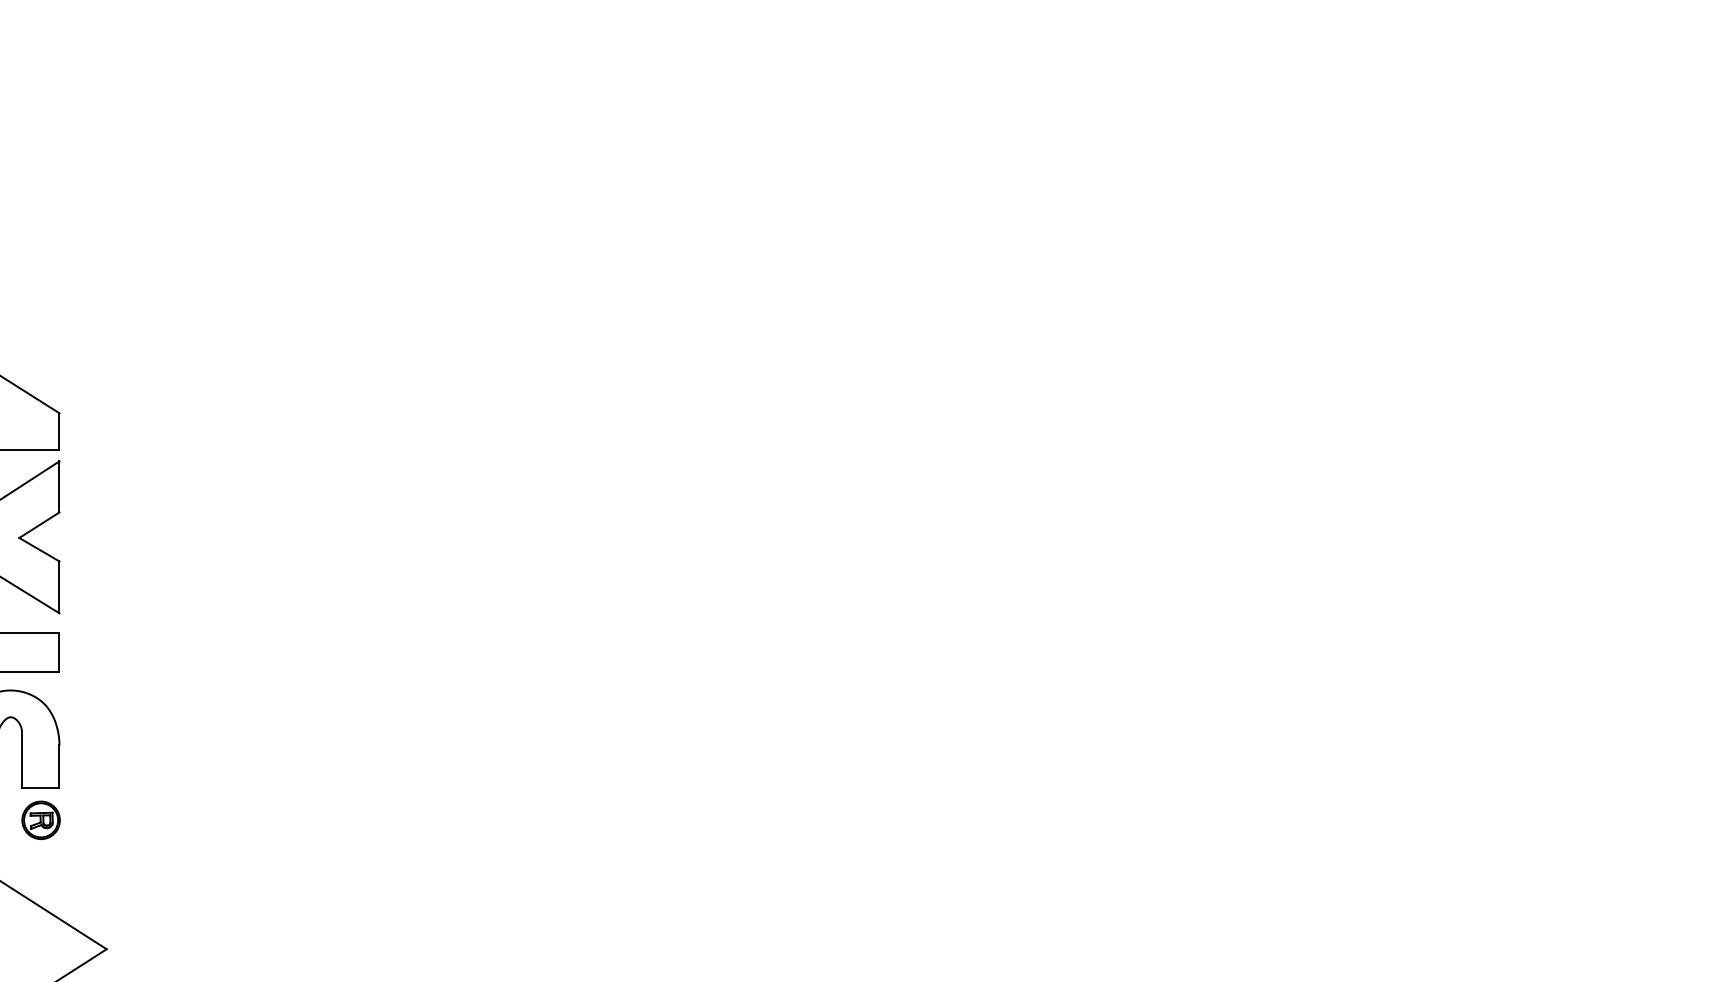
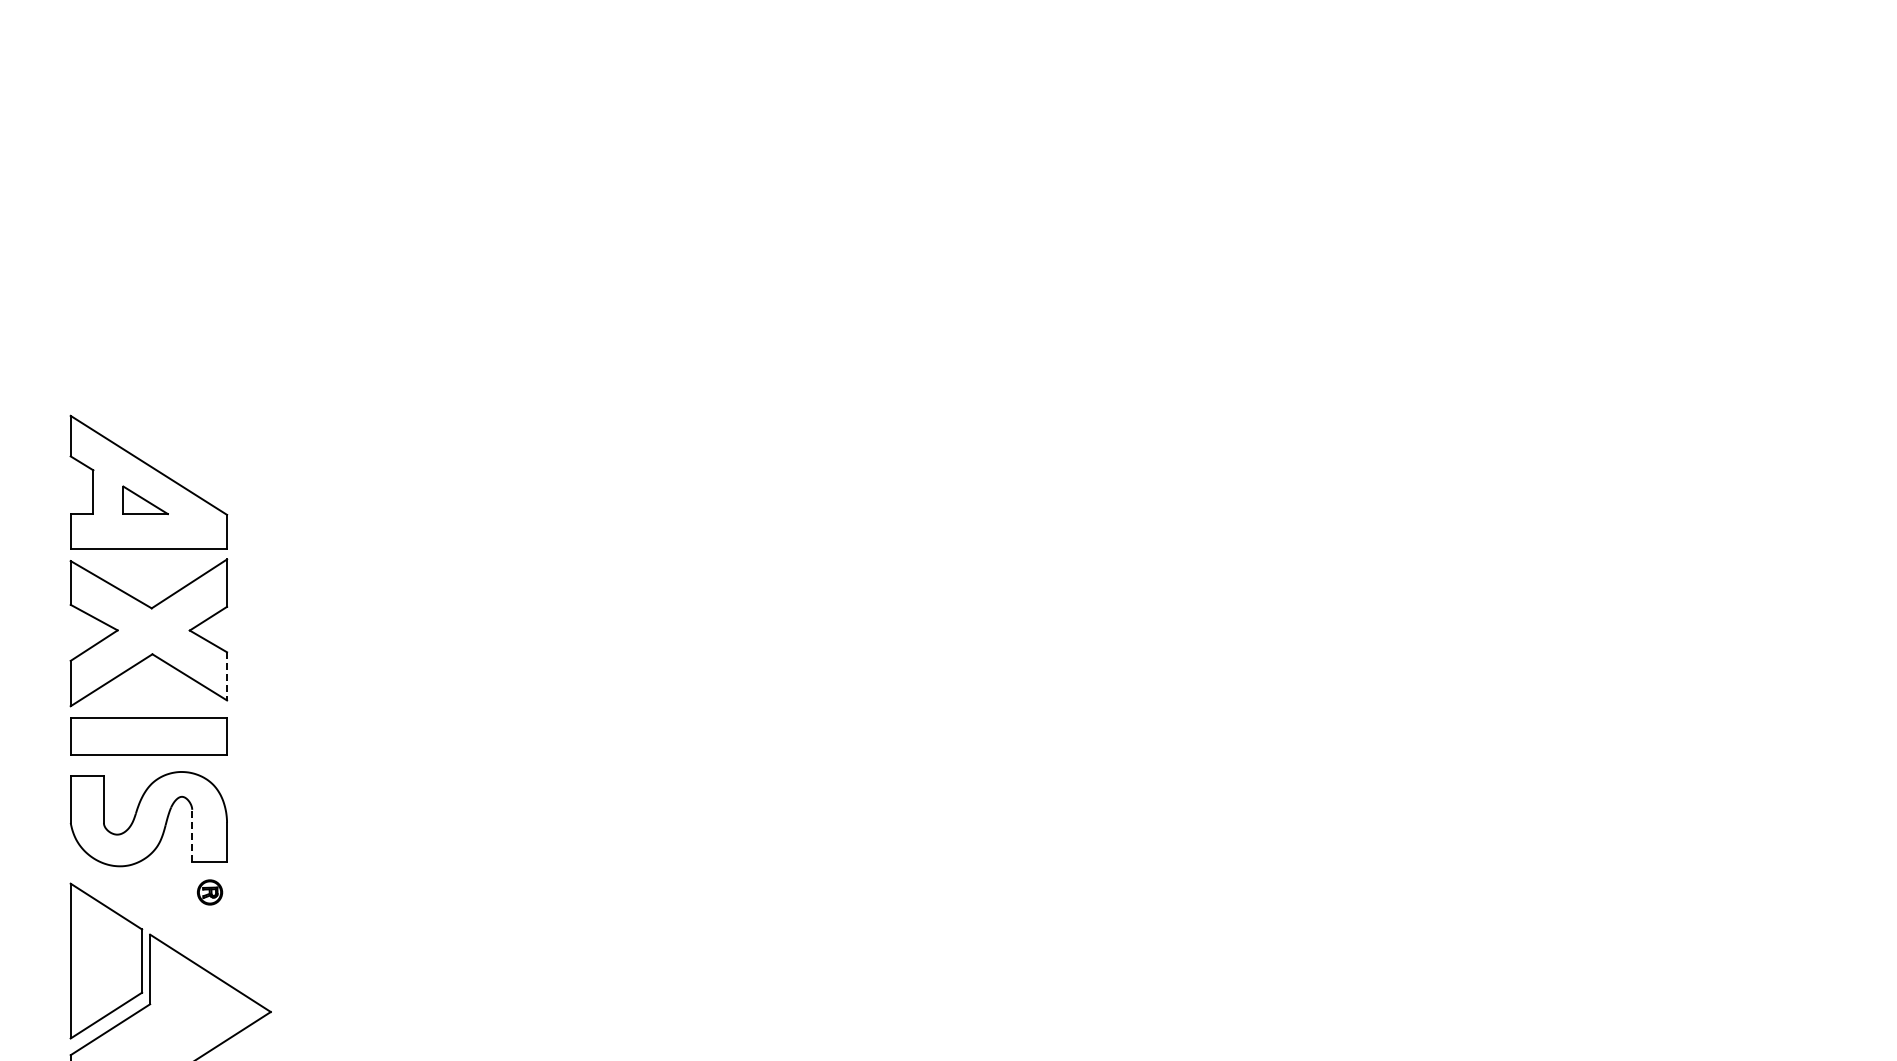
line: (59, 587) -> (227, 676), solid -> dashed
line: (22, 758) -> (192, 835), solid -> dashed
part: (40, 820) -> (209, 892), size x0.7

